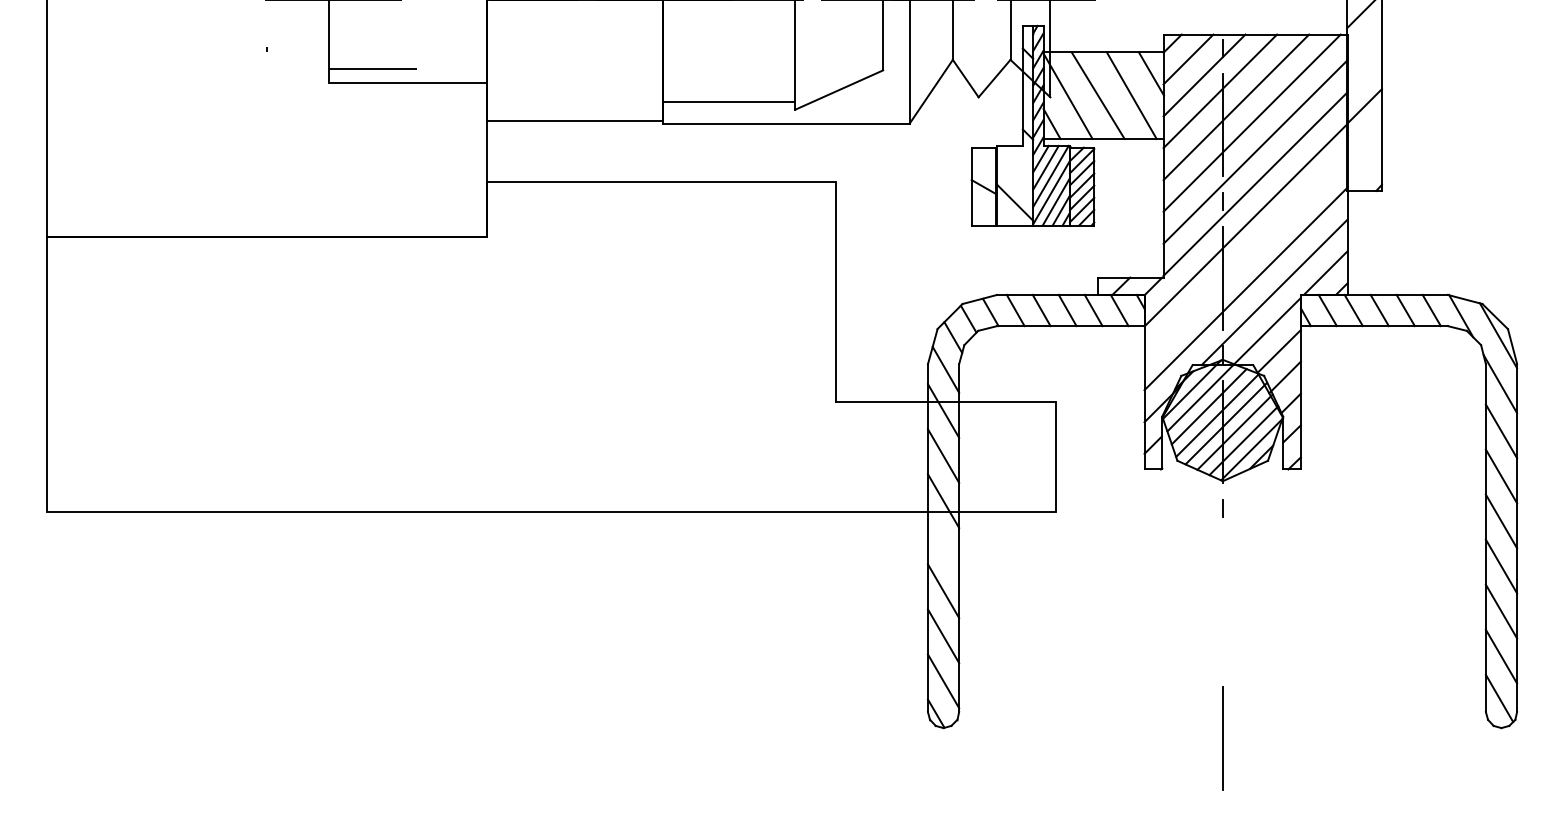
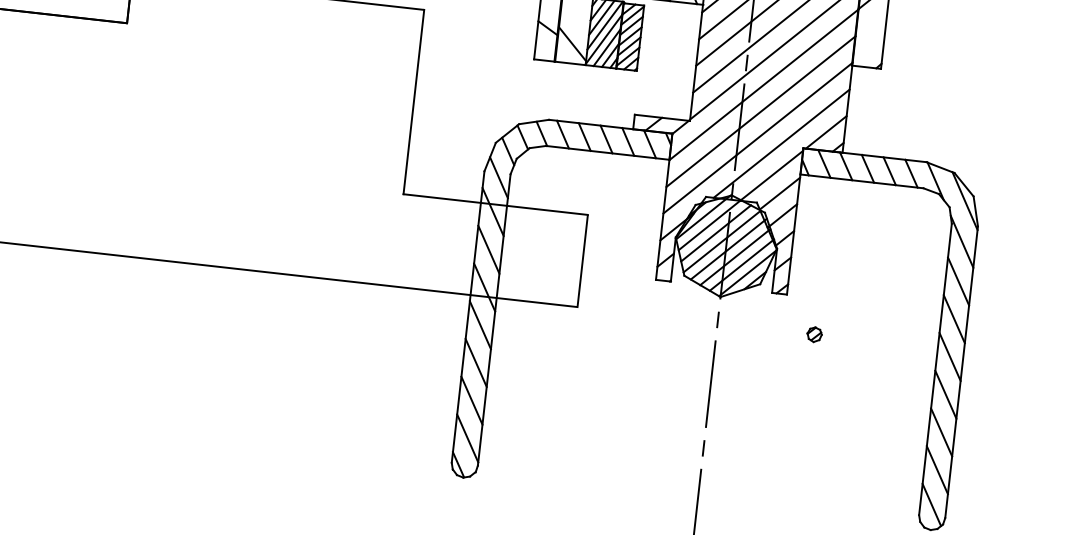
line: (1245, 256) -> (760, 110), added
part: (1338, 512) -> (814, 334), added
line: (943, 546) -> (480, 325), added
line: (1222, 585) -> (710, 384), added
line: (1222, 661) -> (703, 448), added

